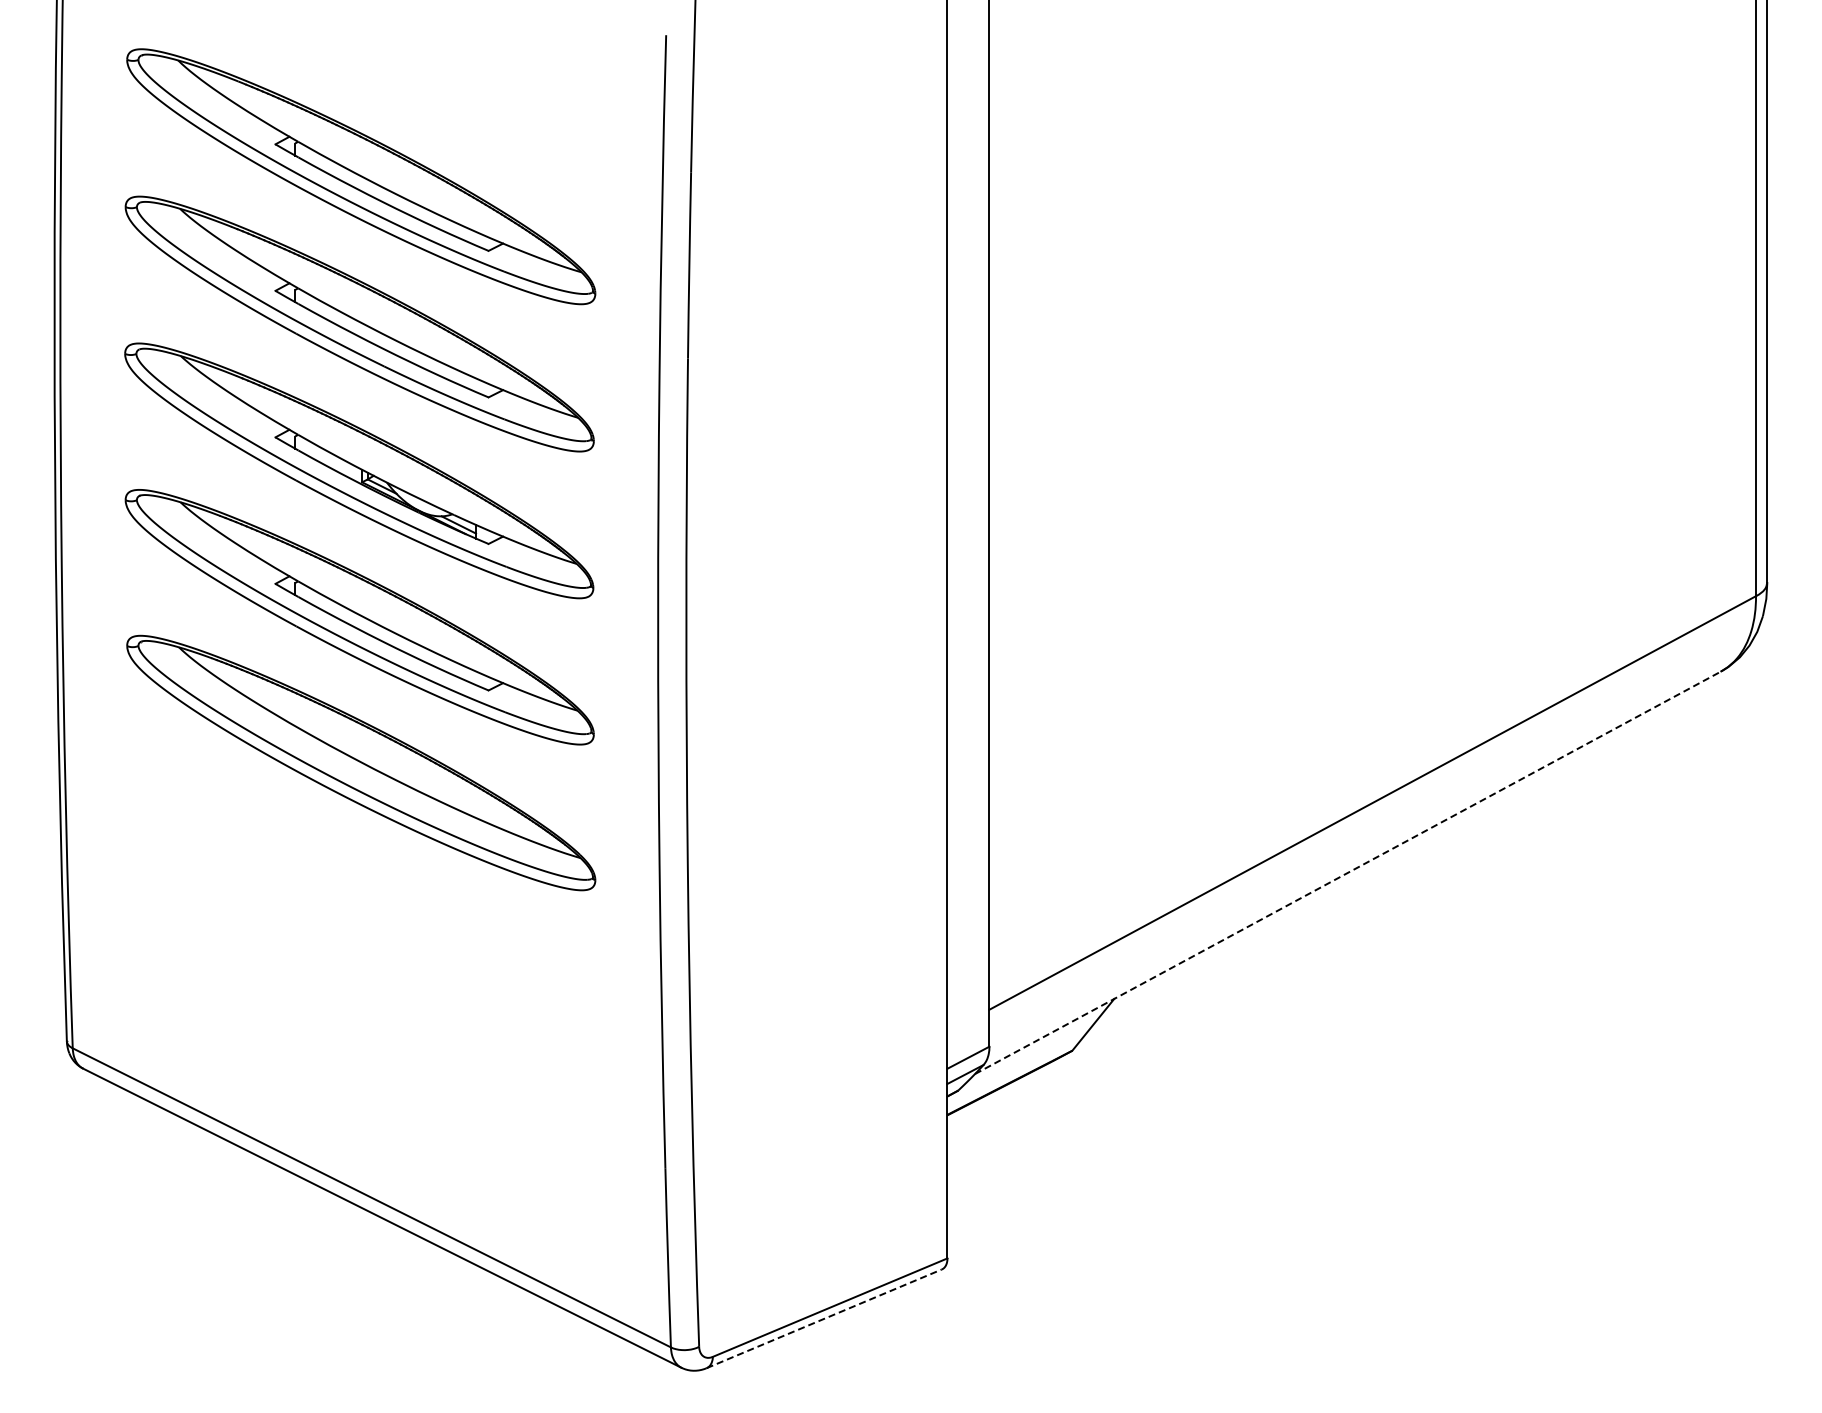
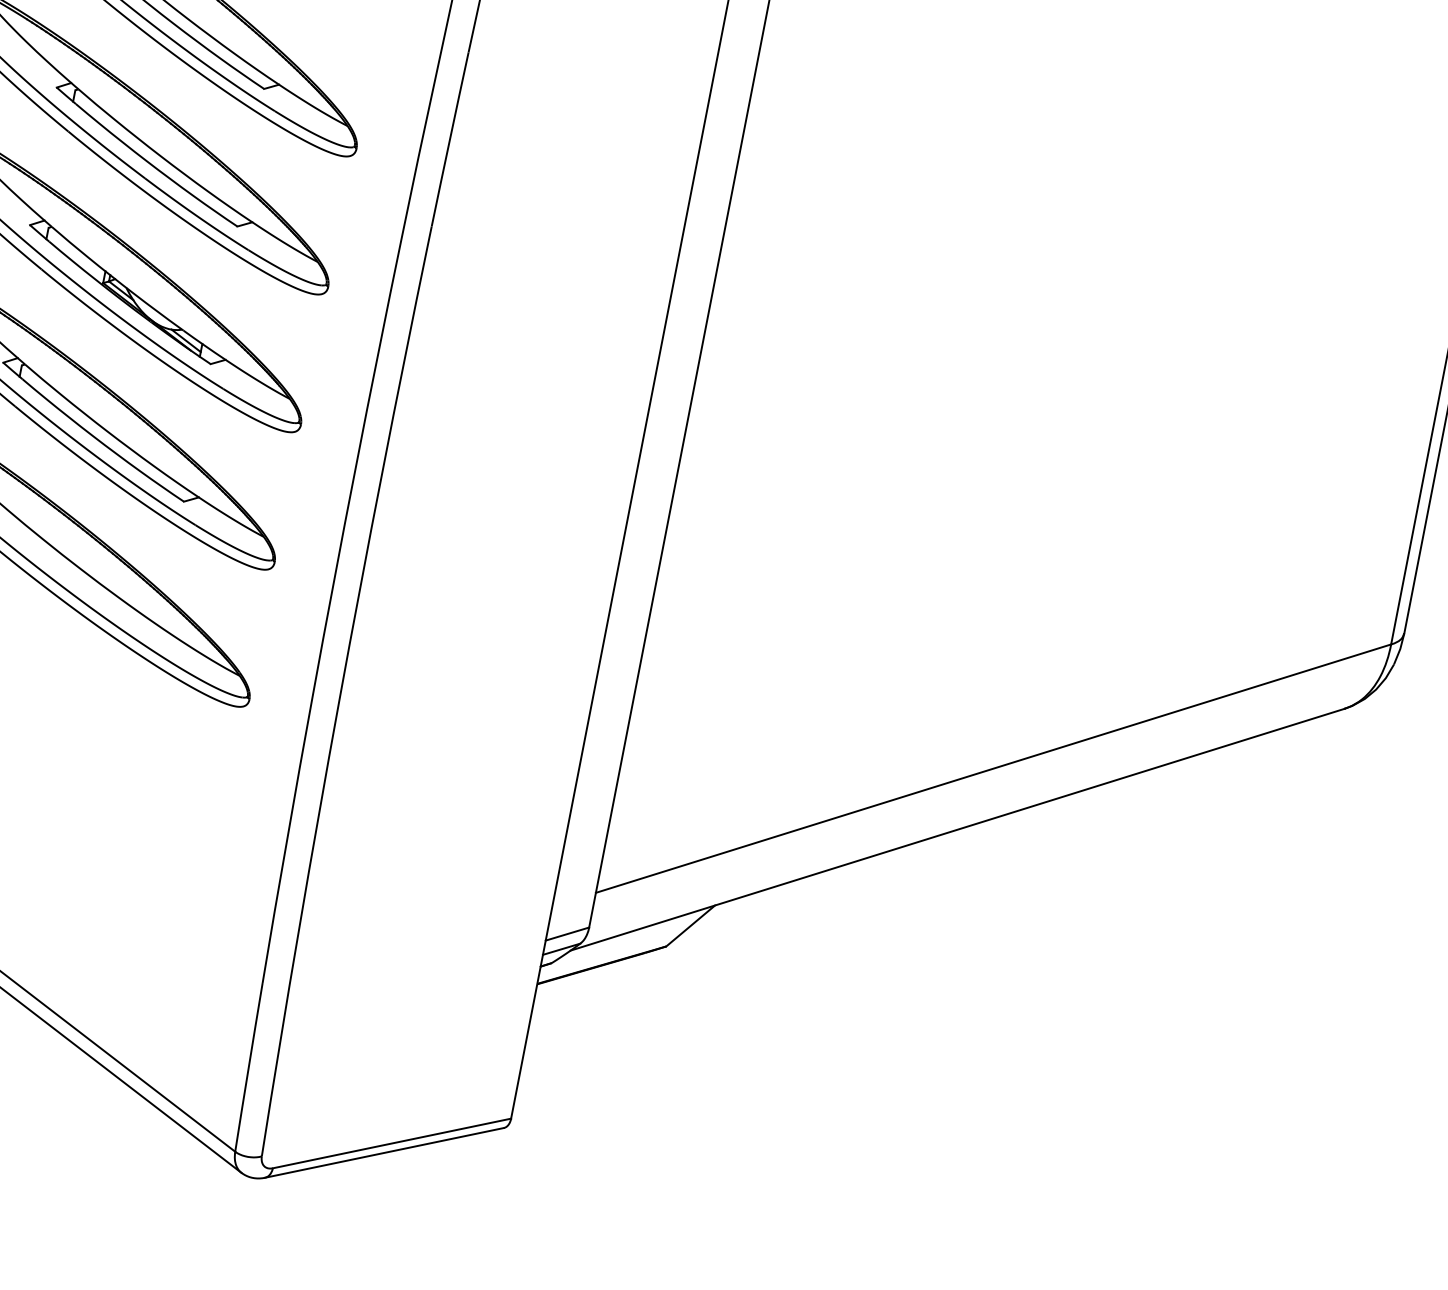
line: (1348, 872) -> (958, 829), dashed -> solid
line: (824, 1318) -> (384, 1152), dashed -> solid

